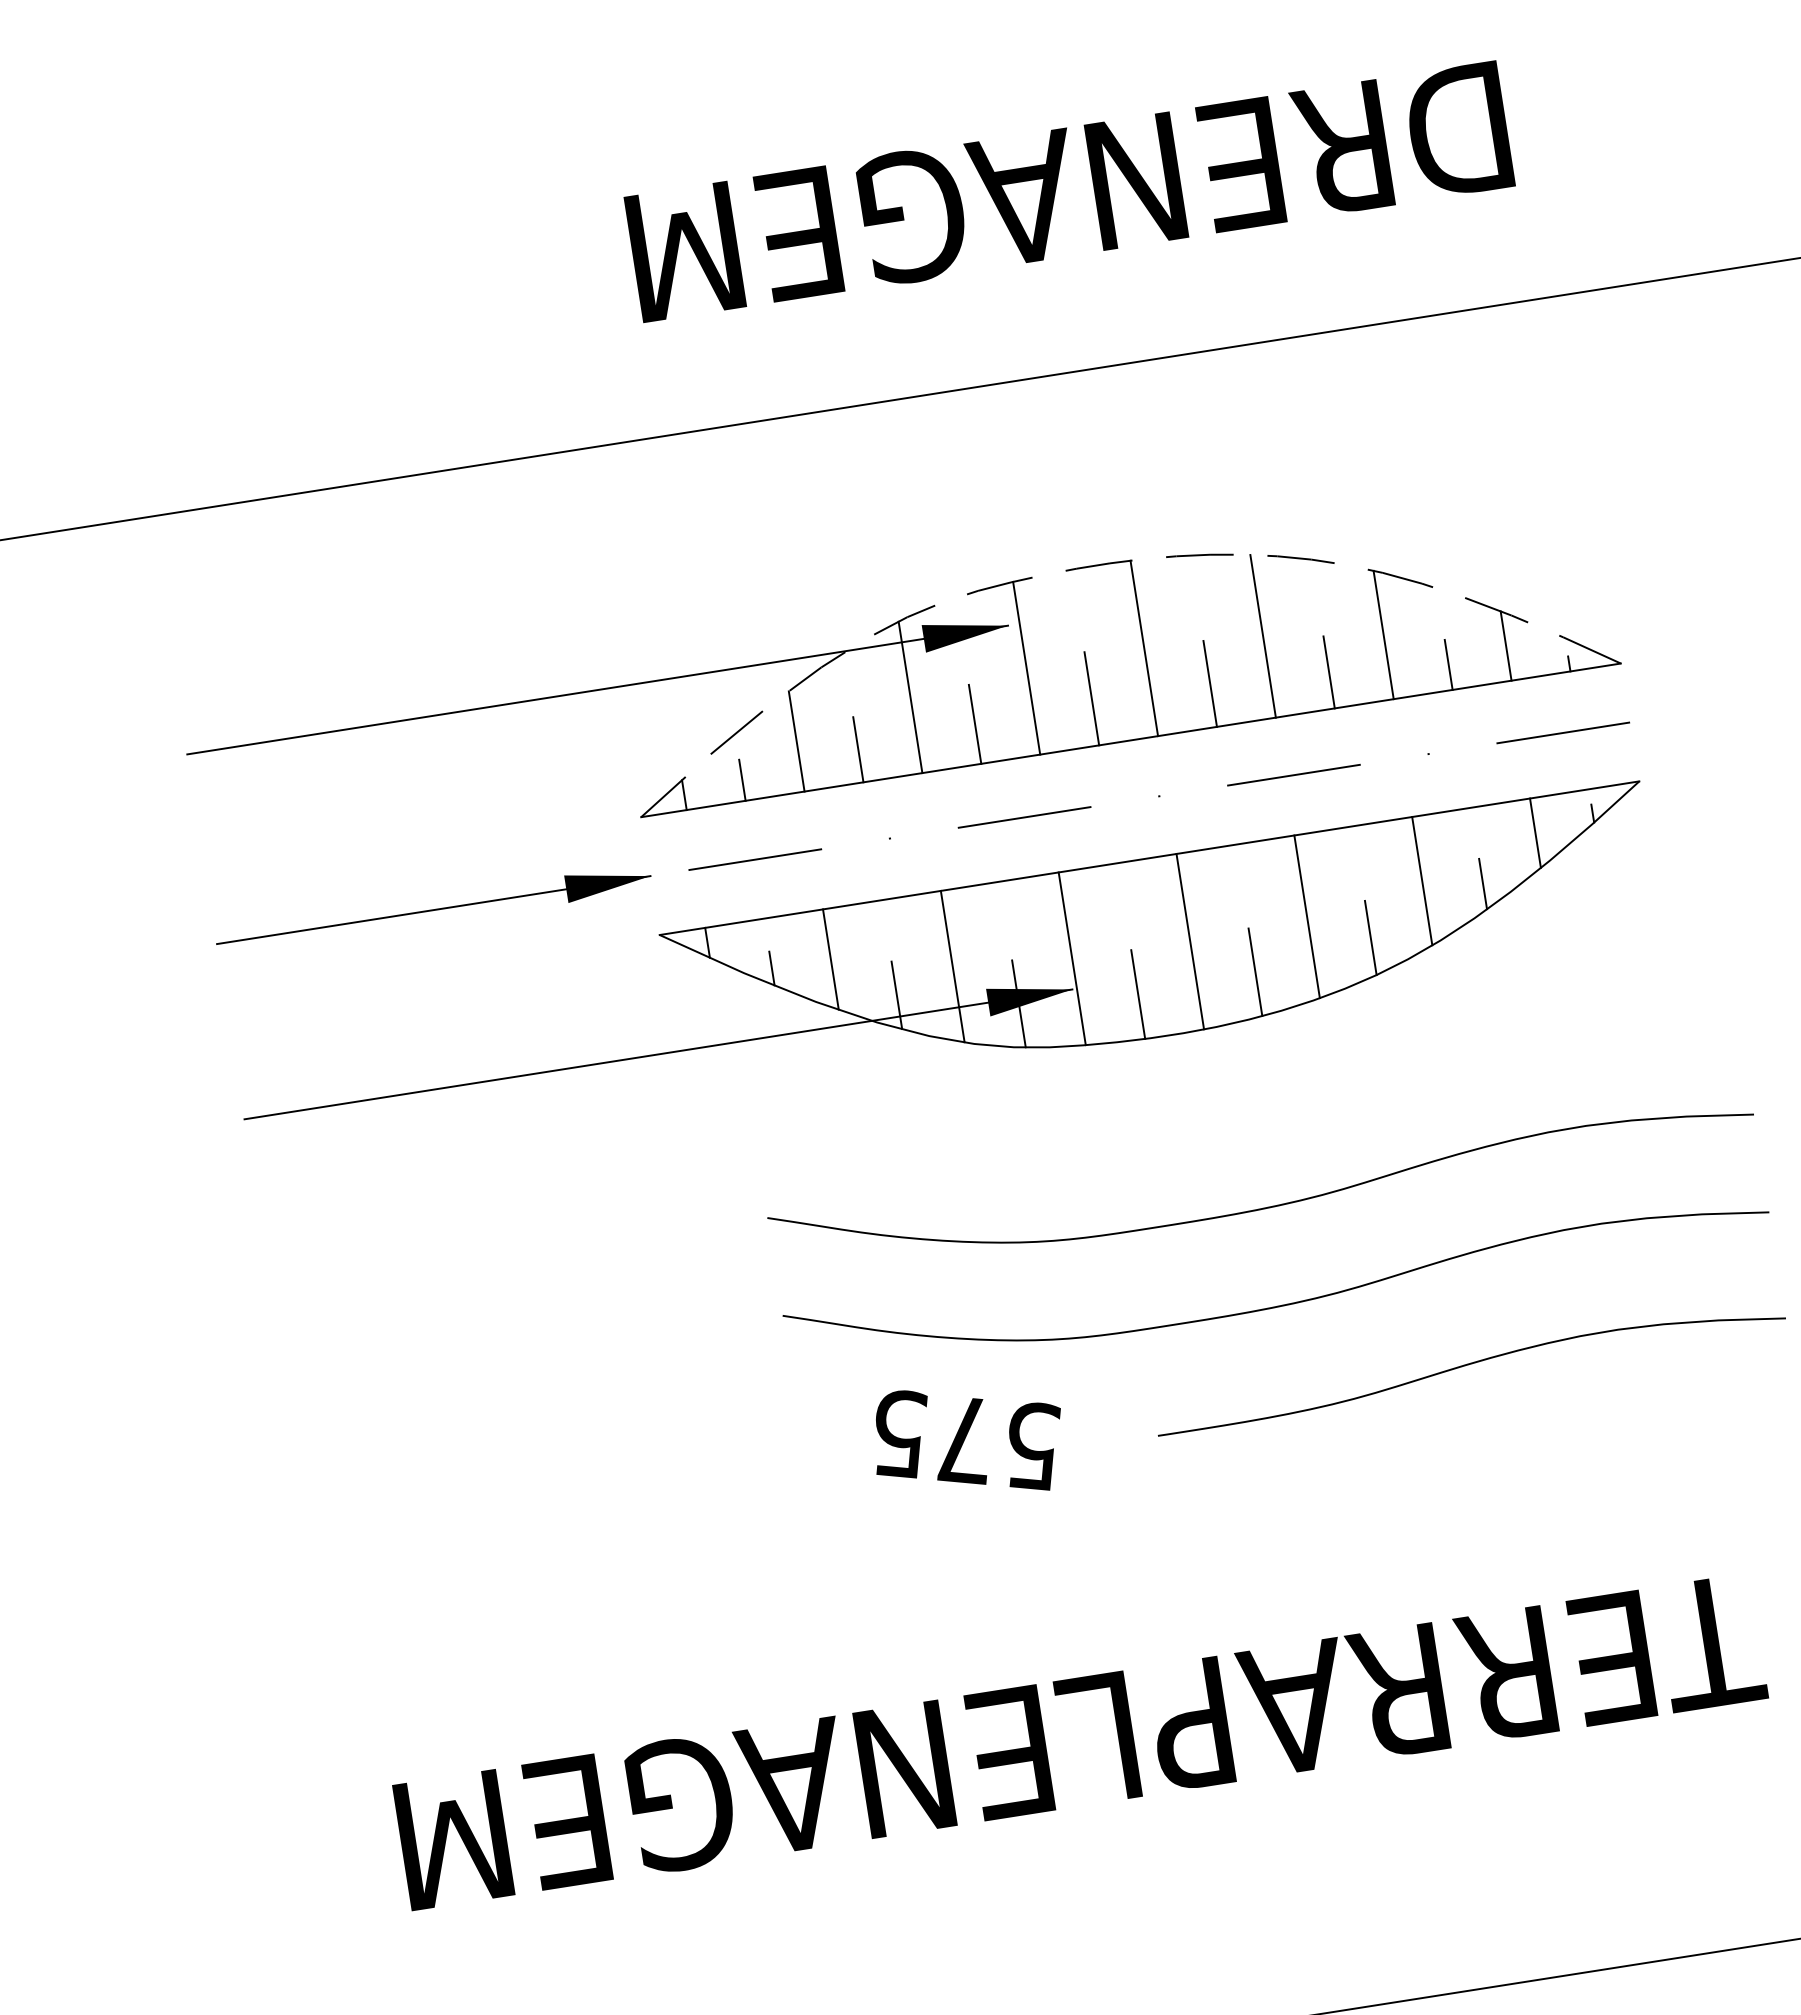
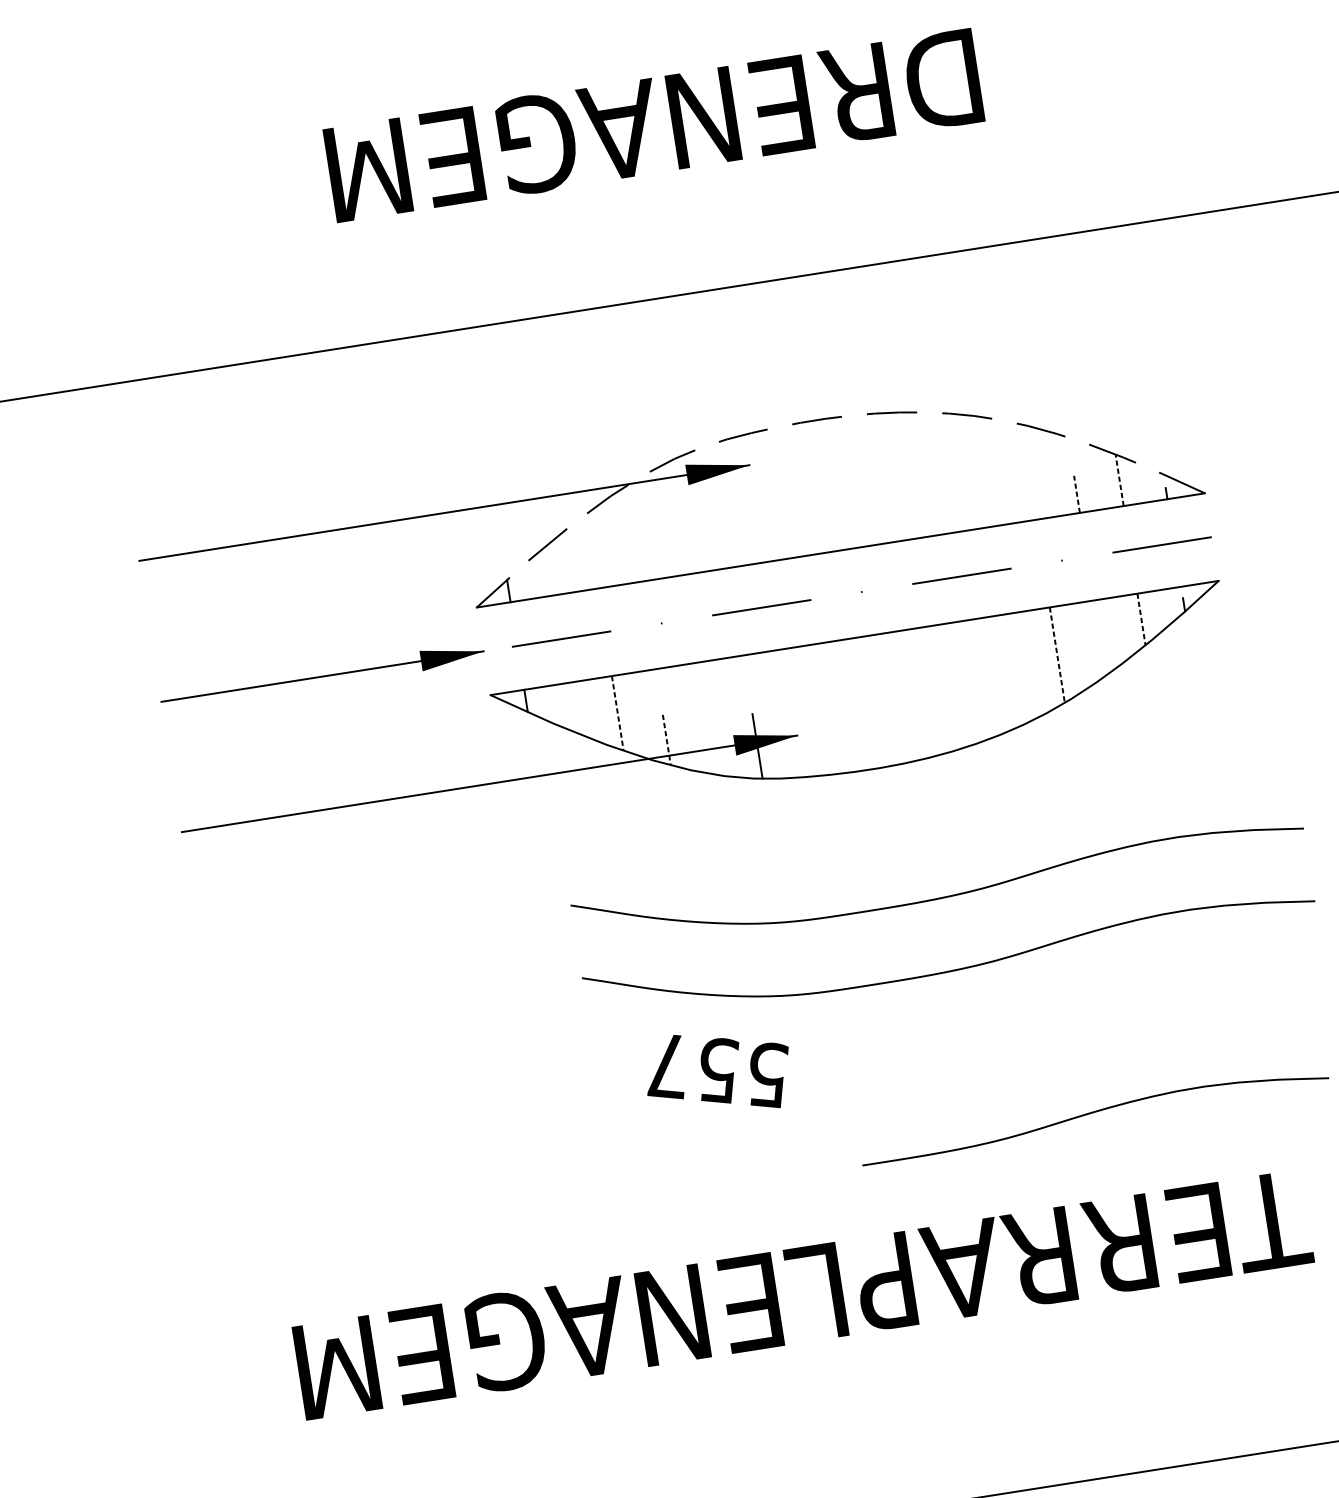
text: (1069, 191) -> (653, 125), moved
line: (1383, 634) -> (1028, 471), removed
line: (1262, 636) -> (938, 473), removed
line: (1506, 645) -> (1119, 479), solid -> dashed
line: (1144, 648) -> (850, 482), removed
line: (1448, 664) -> (1076, 494), solid -> dashed
line: (1026, 667) -> (763, 496), removed
line: (1328, 672) -> (987, 499), removed
line: (1209, 683) -> (899, 508), removed
line: (910, 697) -> (676, 518), removed
line: (1091, 698) -> (811, 519), removed
line: (974, 723) -> (724, 537), removed
line: (796, 741) -> (592, 551), removed
line: (858, 749) -> (638, 557), removed
line: (742, 779) -> (552, 579), removed
line: (1535, 833) -> (1141, 619), solid -> dashed
line: (1422, 881) -> (1057, 655), solid -> dashed
line: (1483, 883) -> (1102, 656), removed
line: (1306, 916) -> (971, 681), removed
line: (1370, 937) -> (1018, 696), removed
line: (1190, 941) -> (885, 699), removed
line: (1071, 958) -> (796, 712), removed
line: (830, 959) -> (617, 713), solid -> dashed
line: (952, 966) -> (708, 718), removed
line: (771, 968) -> (573, 720), removed
line: (1255, 971) -> (933, 722), removed
line: (1138, 994) -> (846, 739), removed
line: (896, 995) -> (666, 740), solid -> dashed
curve: (1468, 1365) -> (1093, 1113), moved
text: (932, 1437) -> (693, 1068), 575 -> 557

